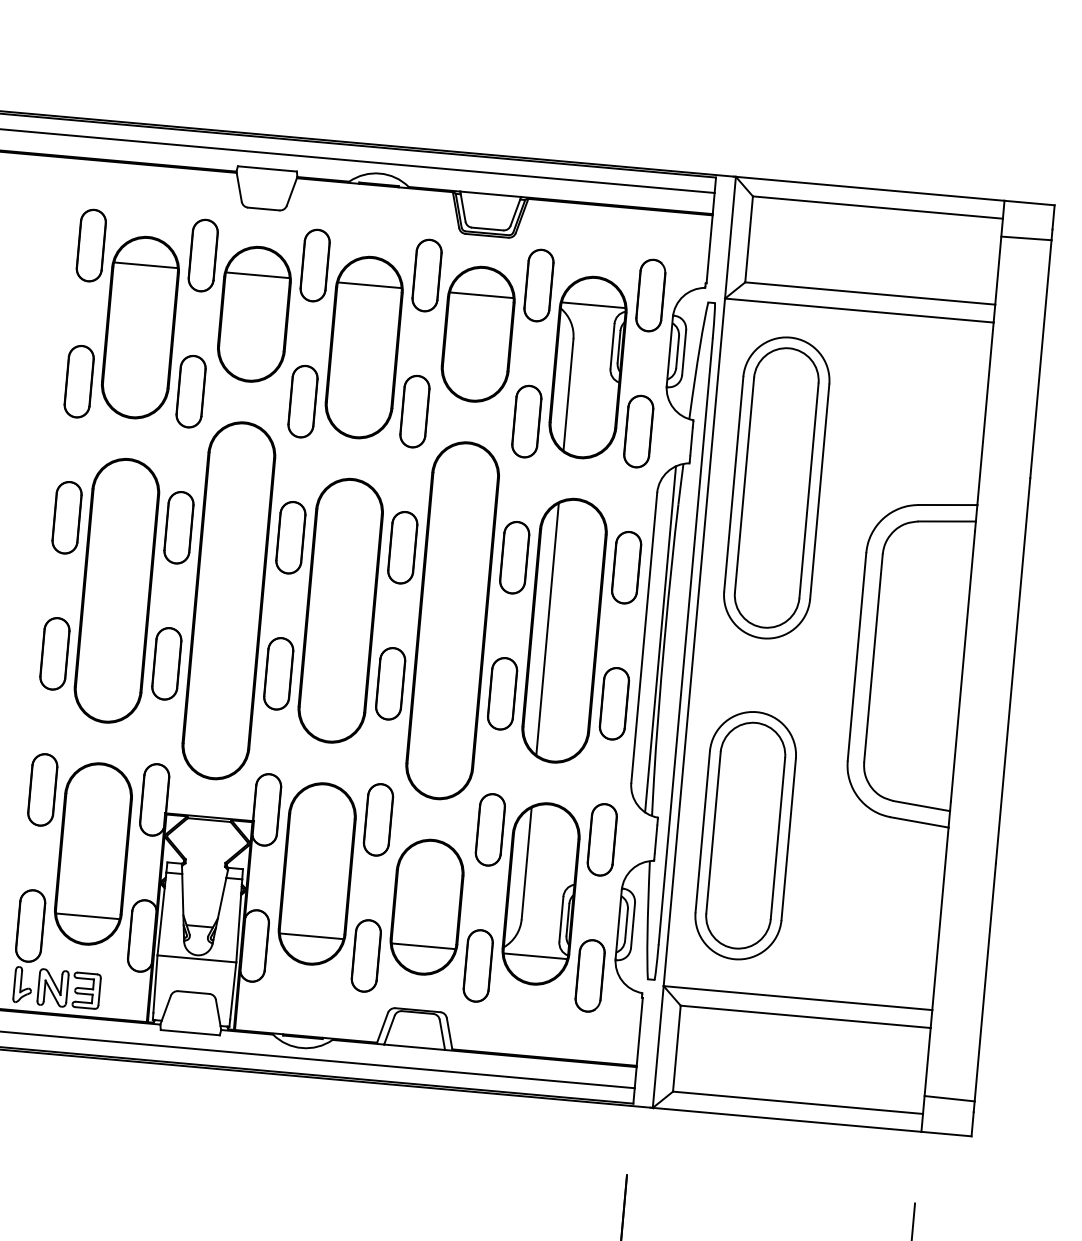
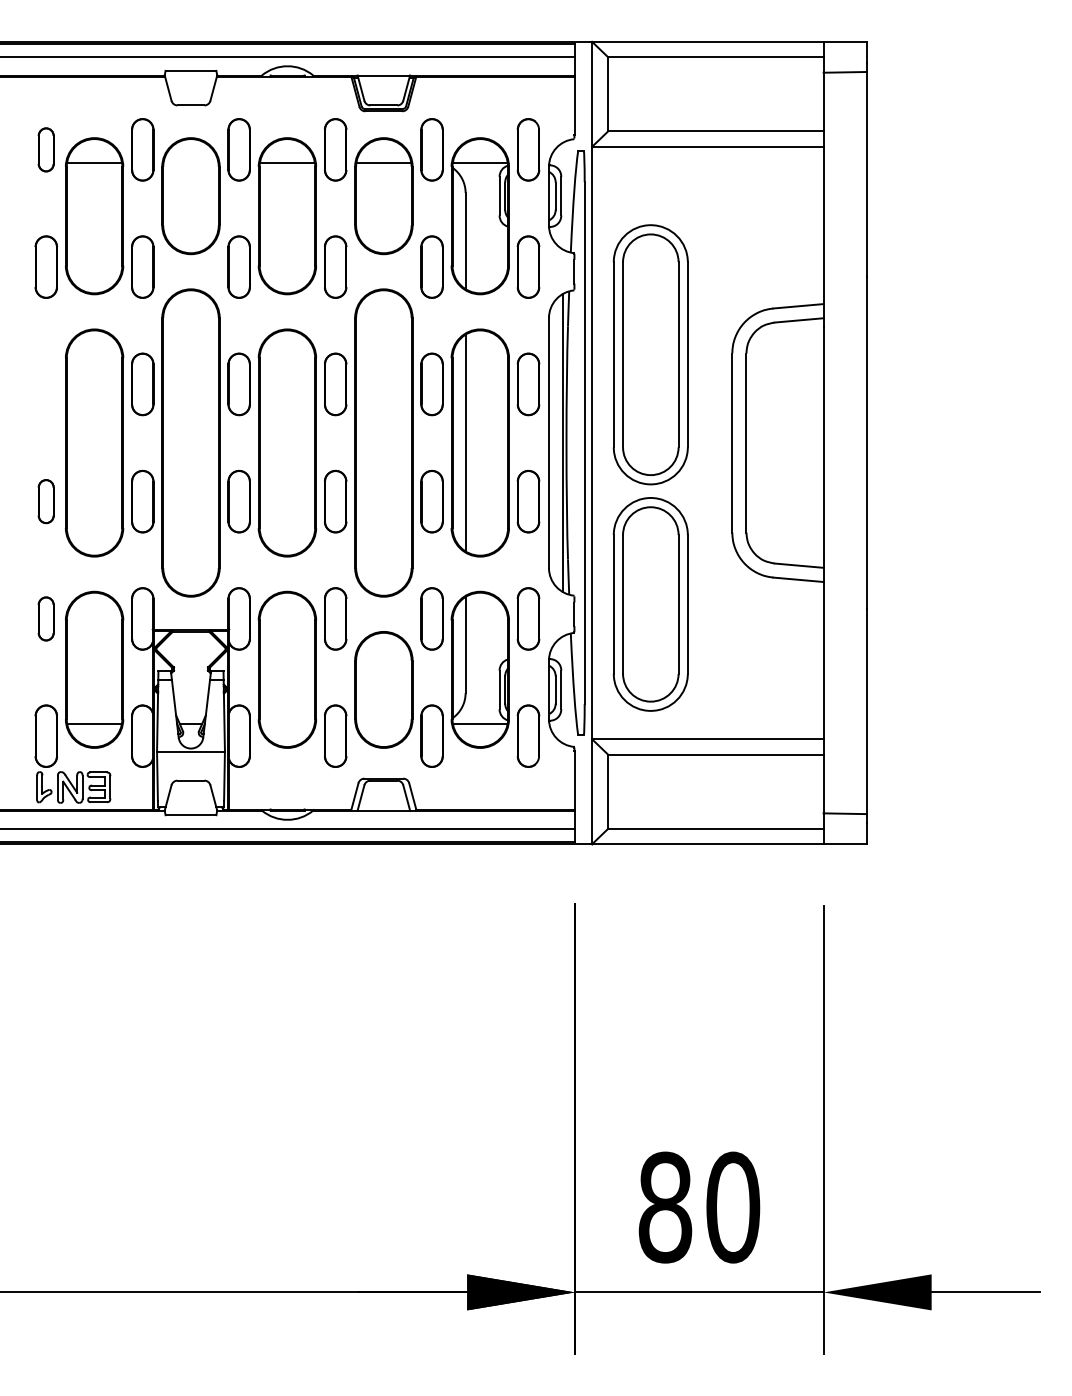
part: (90, 245) -> (45, 149), size x0.7
line: (257, 275) -> (190, 162), removed
part: (776, 487) -> (650, 354), moved
part: (66, 517) -> (45, 384), removed
part: (53, 653) -> (45, 501), size x0.7
part: (41, 789) -> (45, 618), size x0.7
line: (311, 936) -> (287, 723), removed
line: (423, 946) -> (383, 723), removed

